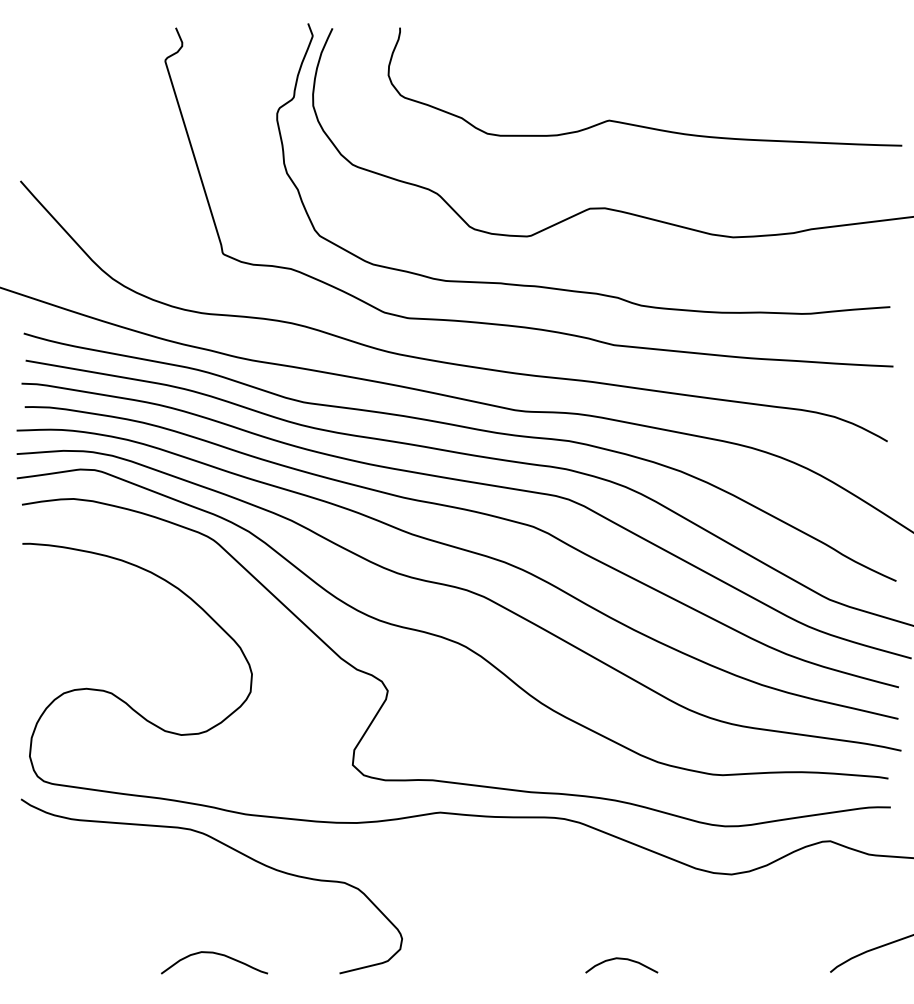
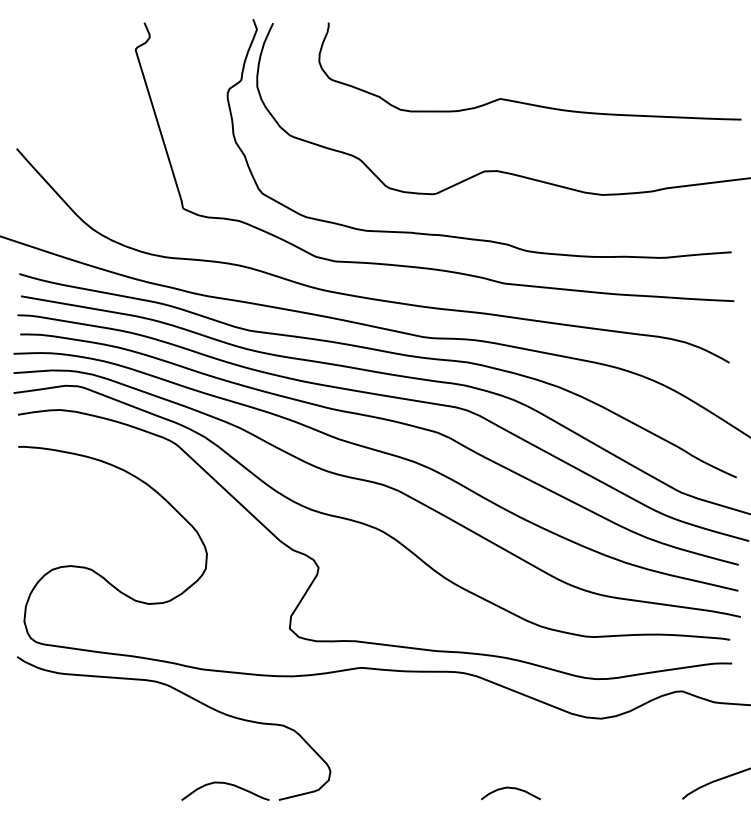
part: (215, 954) -> (226, 784), moved

